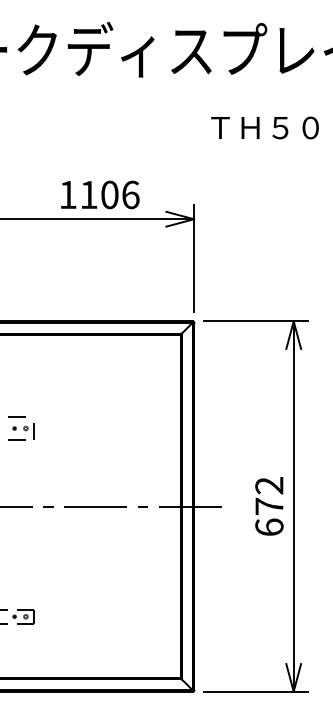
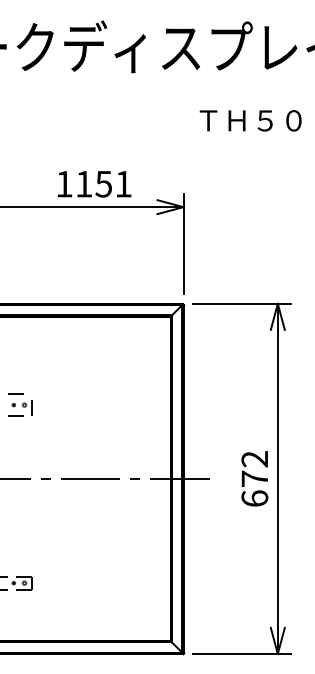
text: (119, 194) -> (113, 183), 1106 -> 1151

